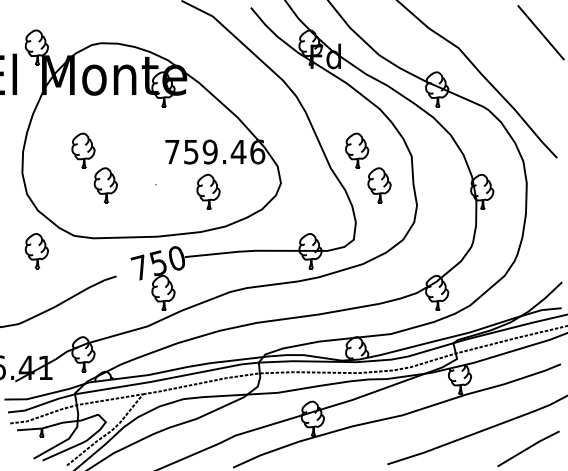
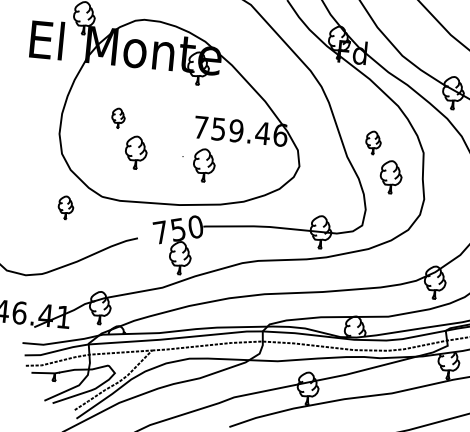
part: (83, 150) -> (118, 118), size x0.6
part: (357, 150) -> (373, 142), size x0.7
part: (208, 191) -> (204, 164), moved
part: (36, 251) -> (65, 207), size x0.7

